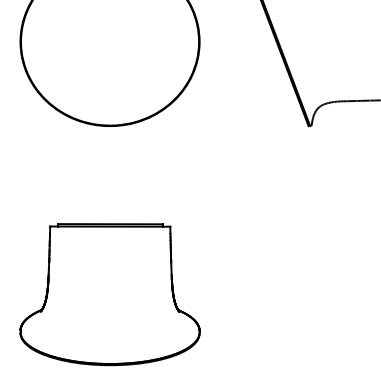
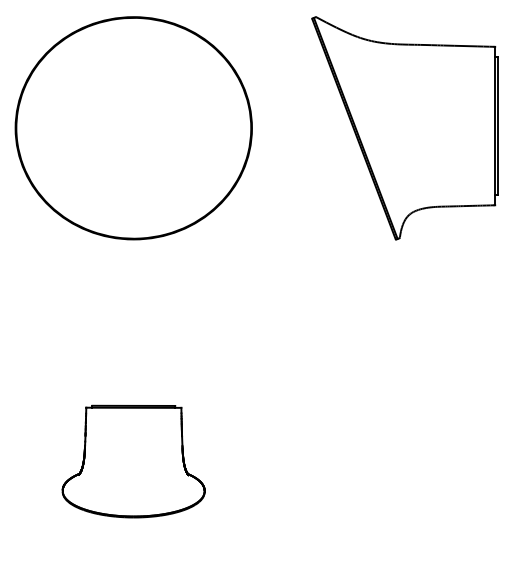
part: (109, 294) -> (133, 461), size x0.6

